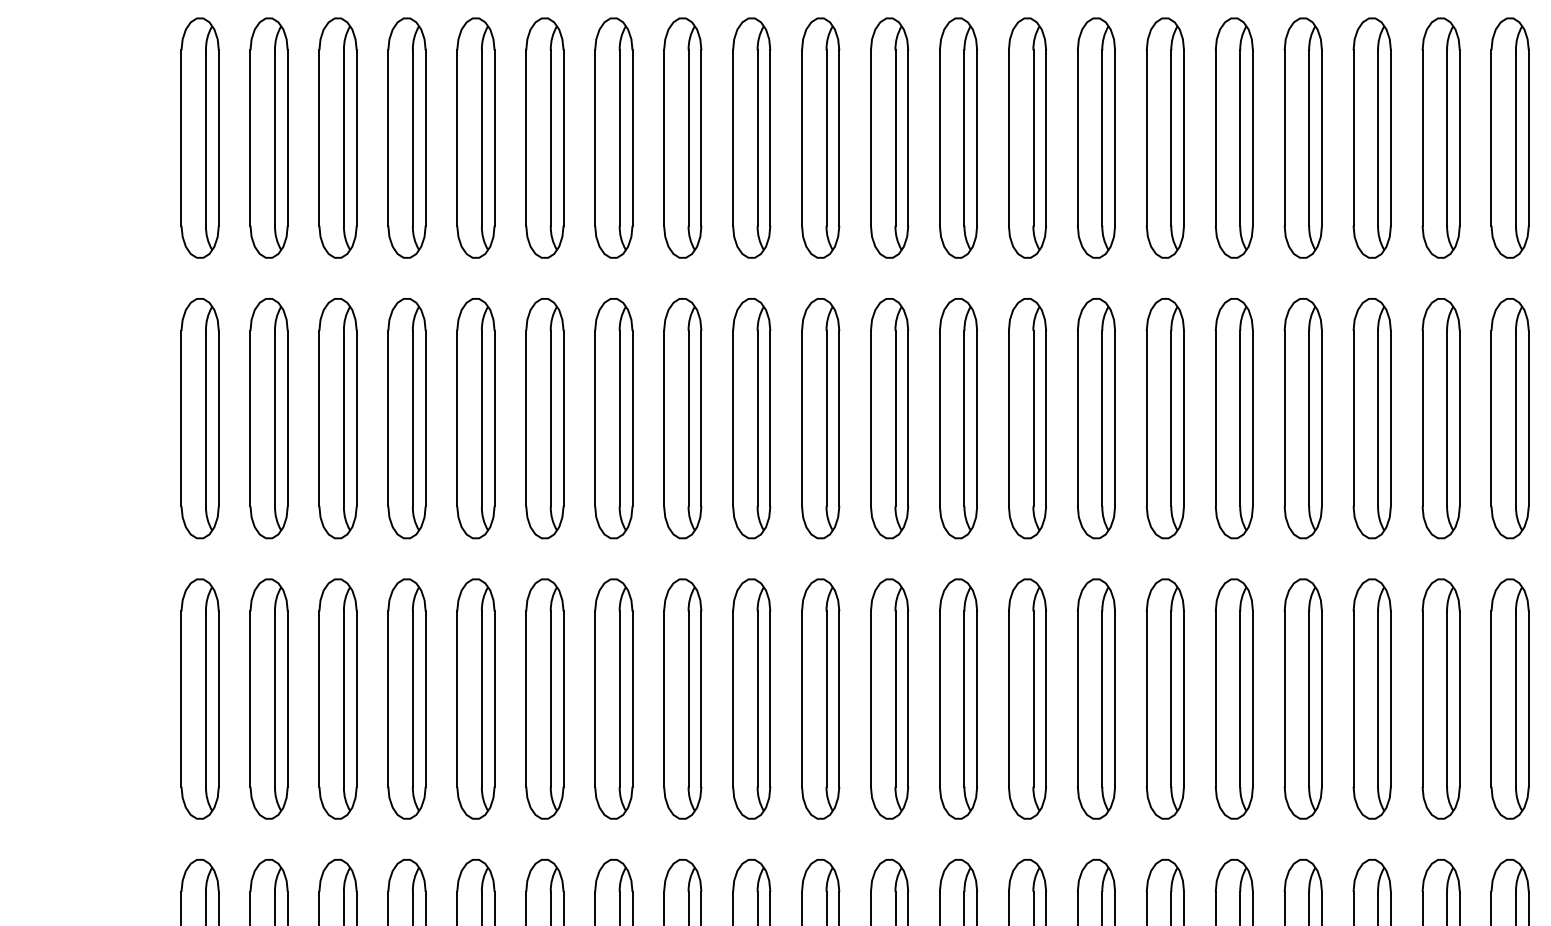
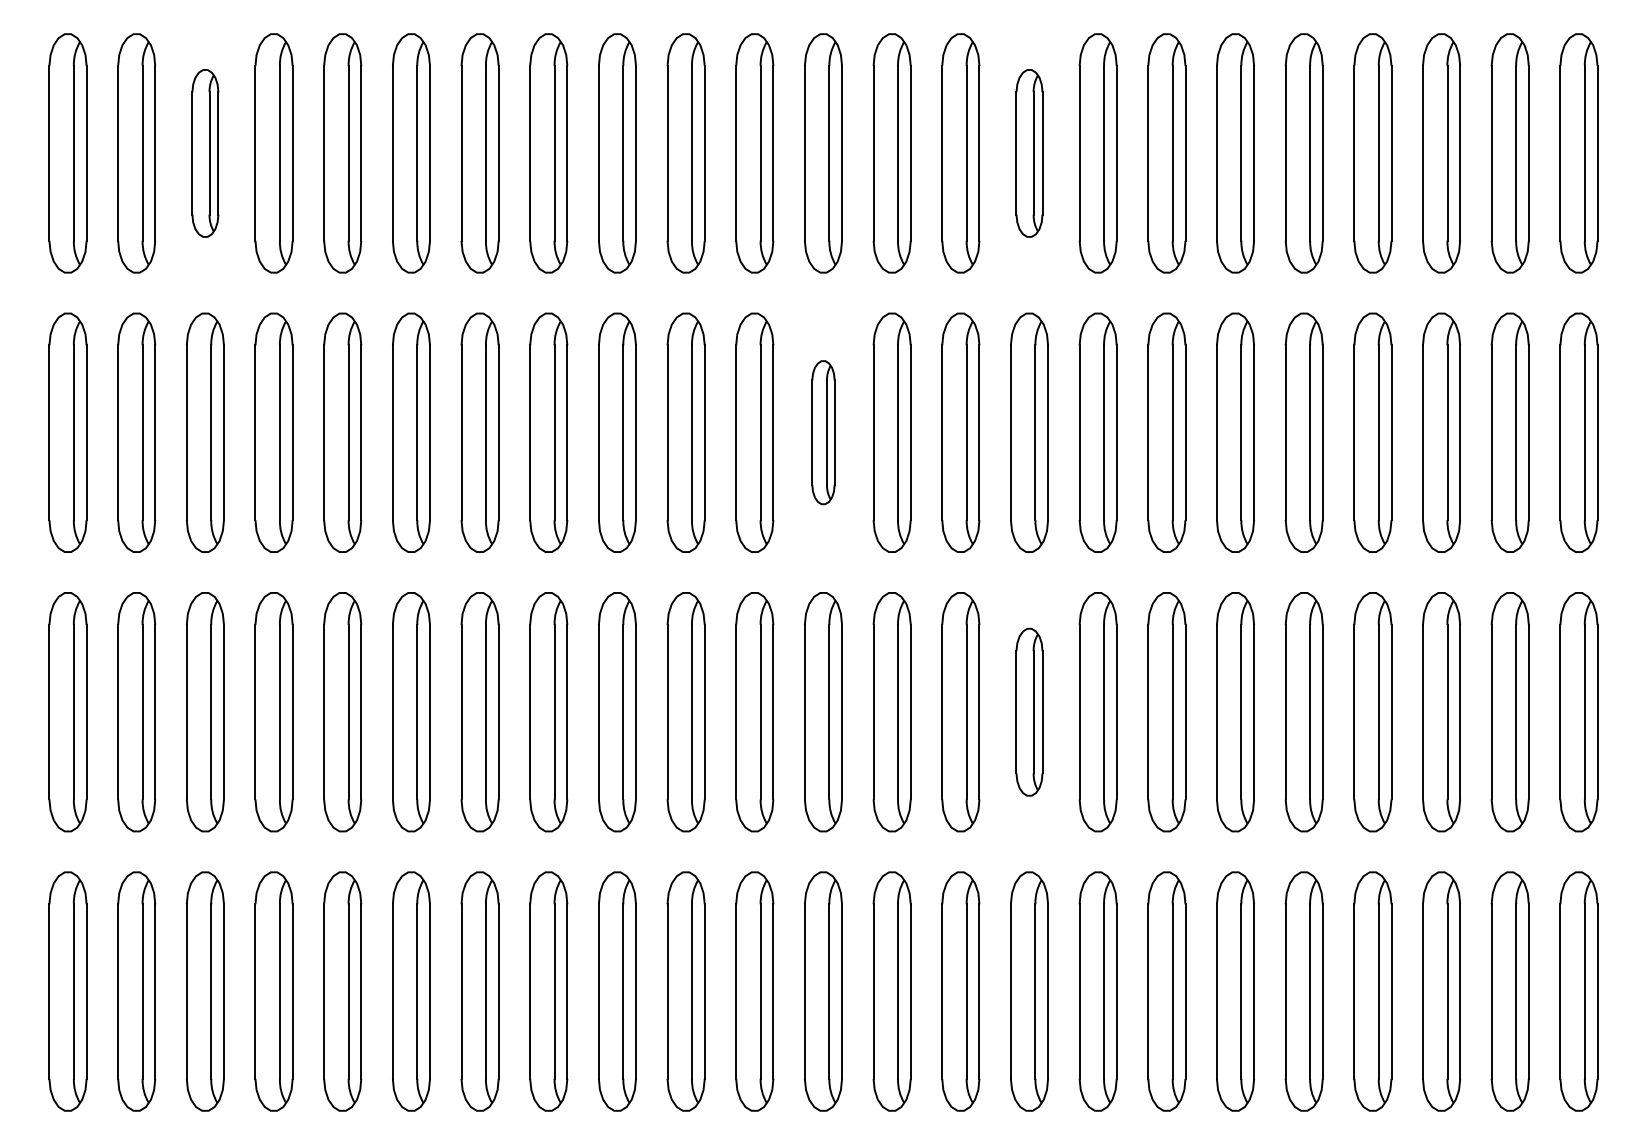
part: (338, 138) -> (205, 153), size x0.7
part: (1165, 138) -> (1029, 153), size x0.7
part: (958, 418) -> (823, 432), size x0.6
part: (1165, 699) -> (1029, 712), size x0.7

